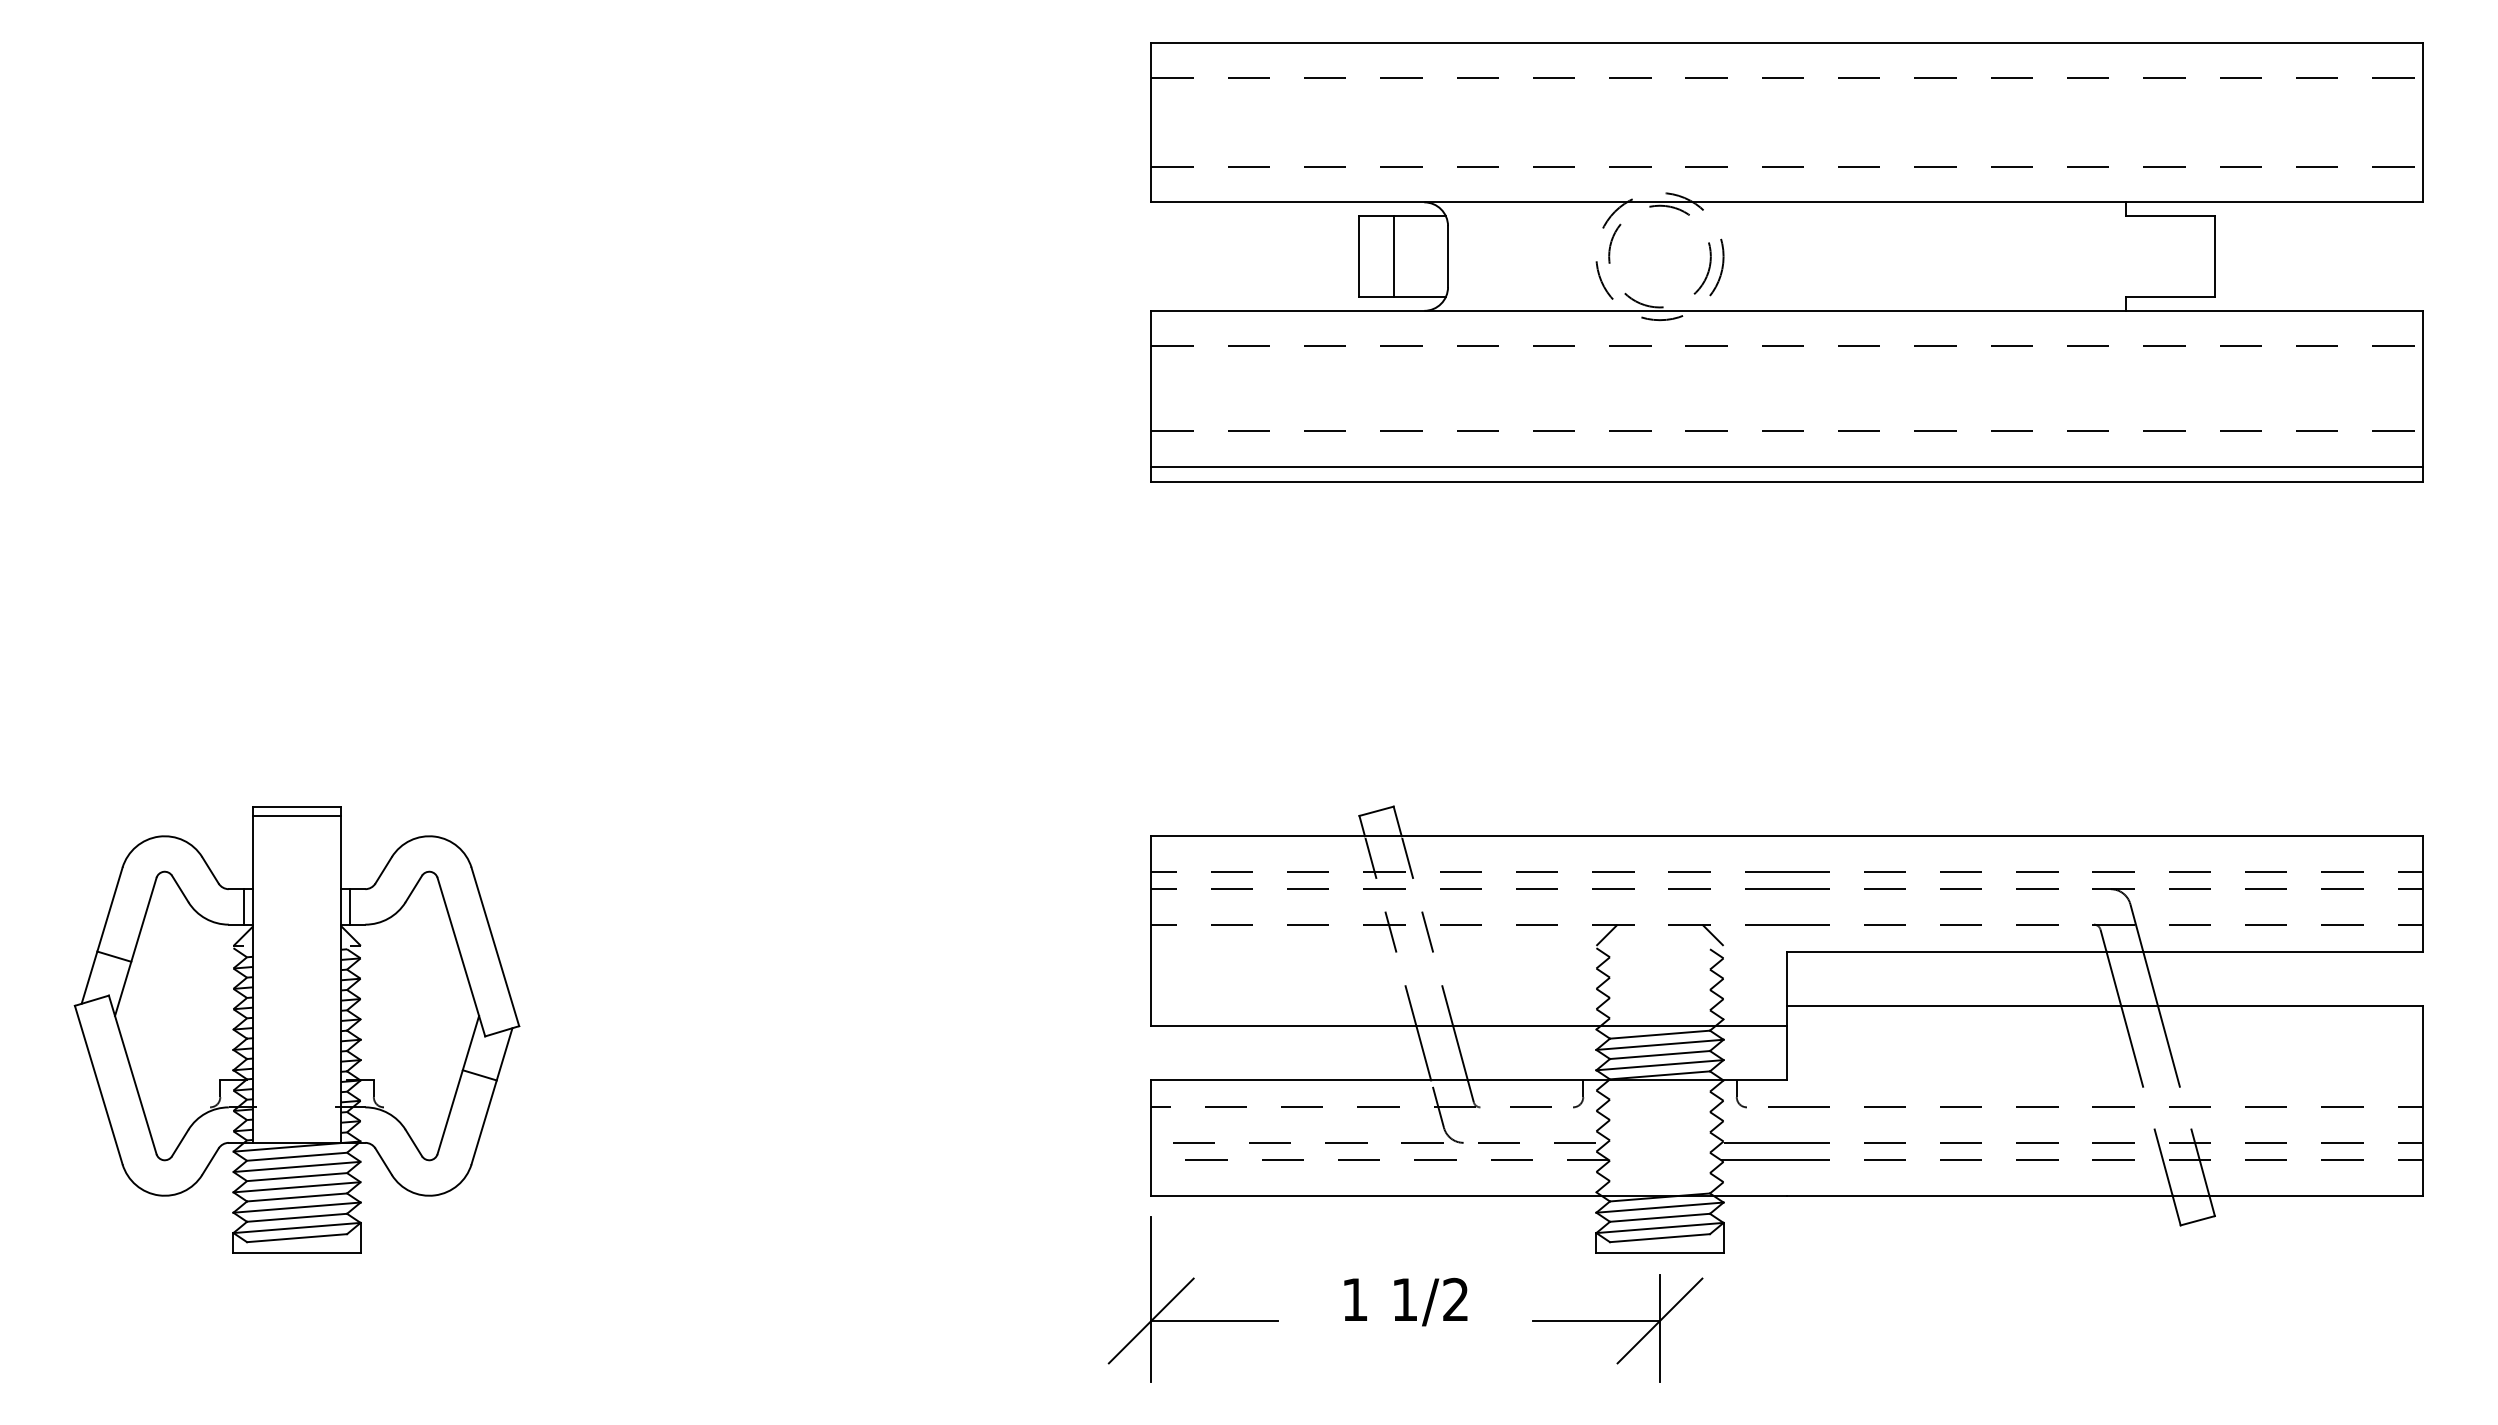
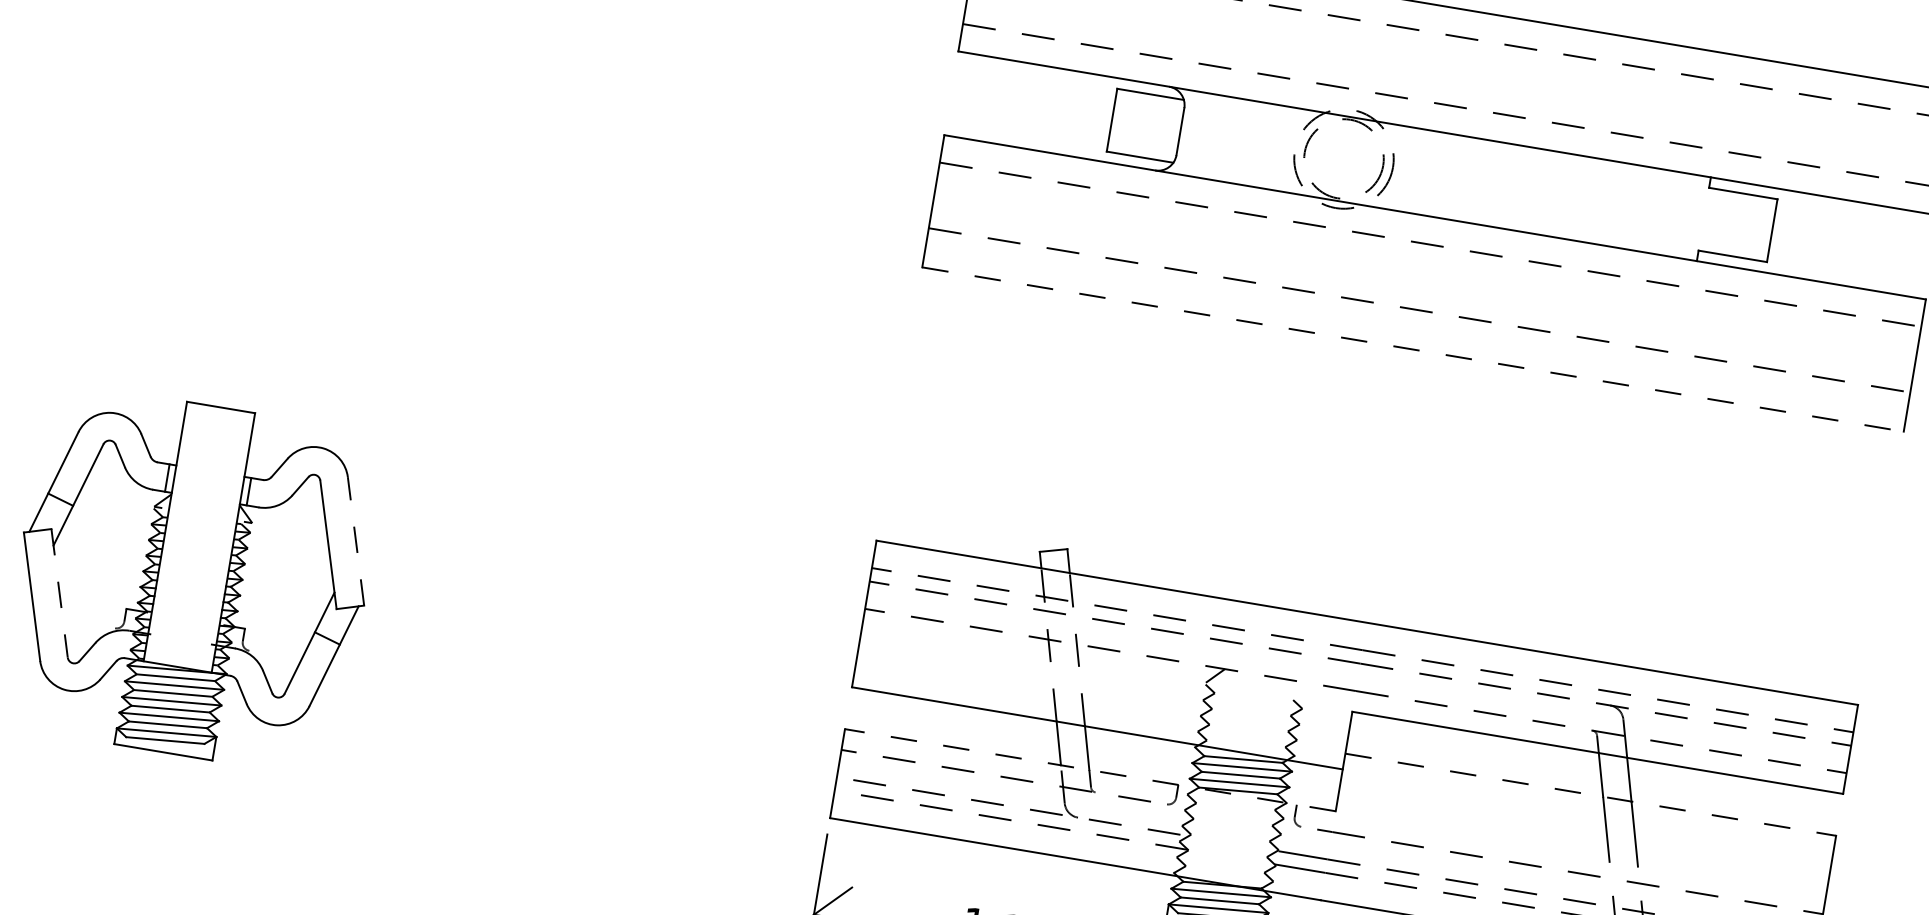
line: (1393, 256) -> (1138, 124), removed
line: (1787, 466) -> (1415, 337), removed
line: (1787, 482) -> (1413, 349), solid -> dashed
line: (296, 815) -> (219, 414), removed
line: (1712, 934) -> (1296, 688), removed
line: (495, 946) -> (356, 541), solid -> dashed
line: (2105, 1005) -> (1591, 794), solid -> dashed
line: (132, 1074) -> (59, 592), solid -> dashed
line: (1469, 1080) -> (1090, 770), solid -> dashed

